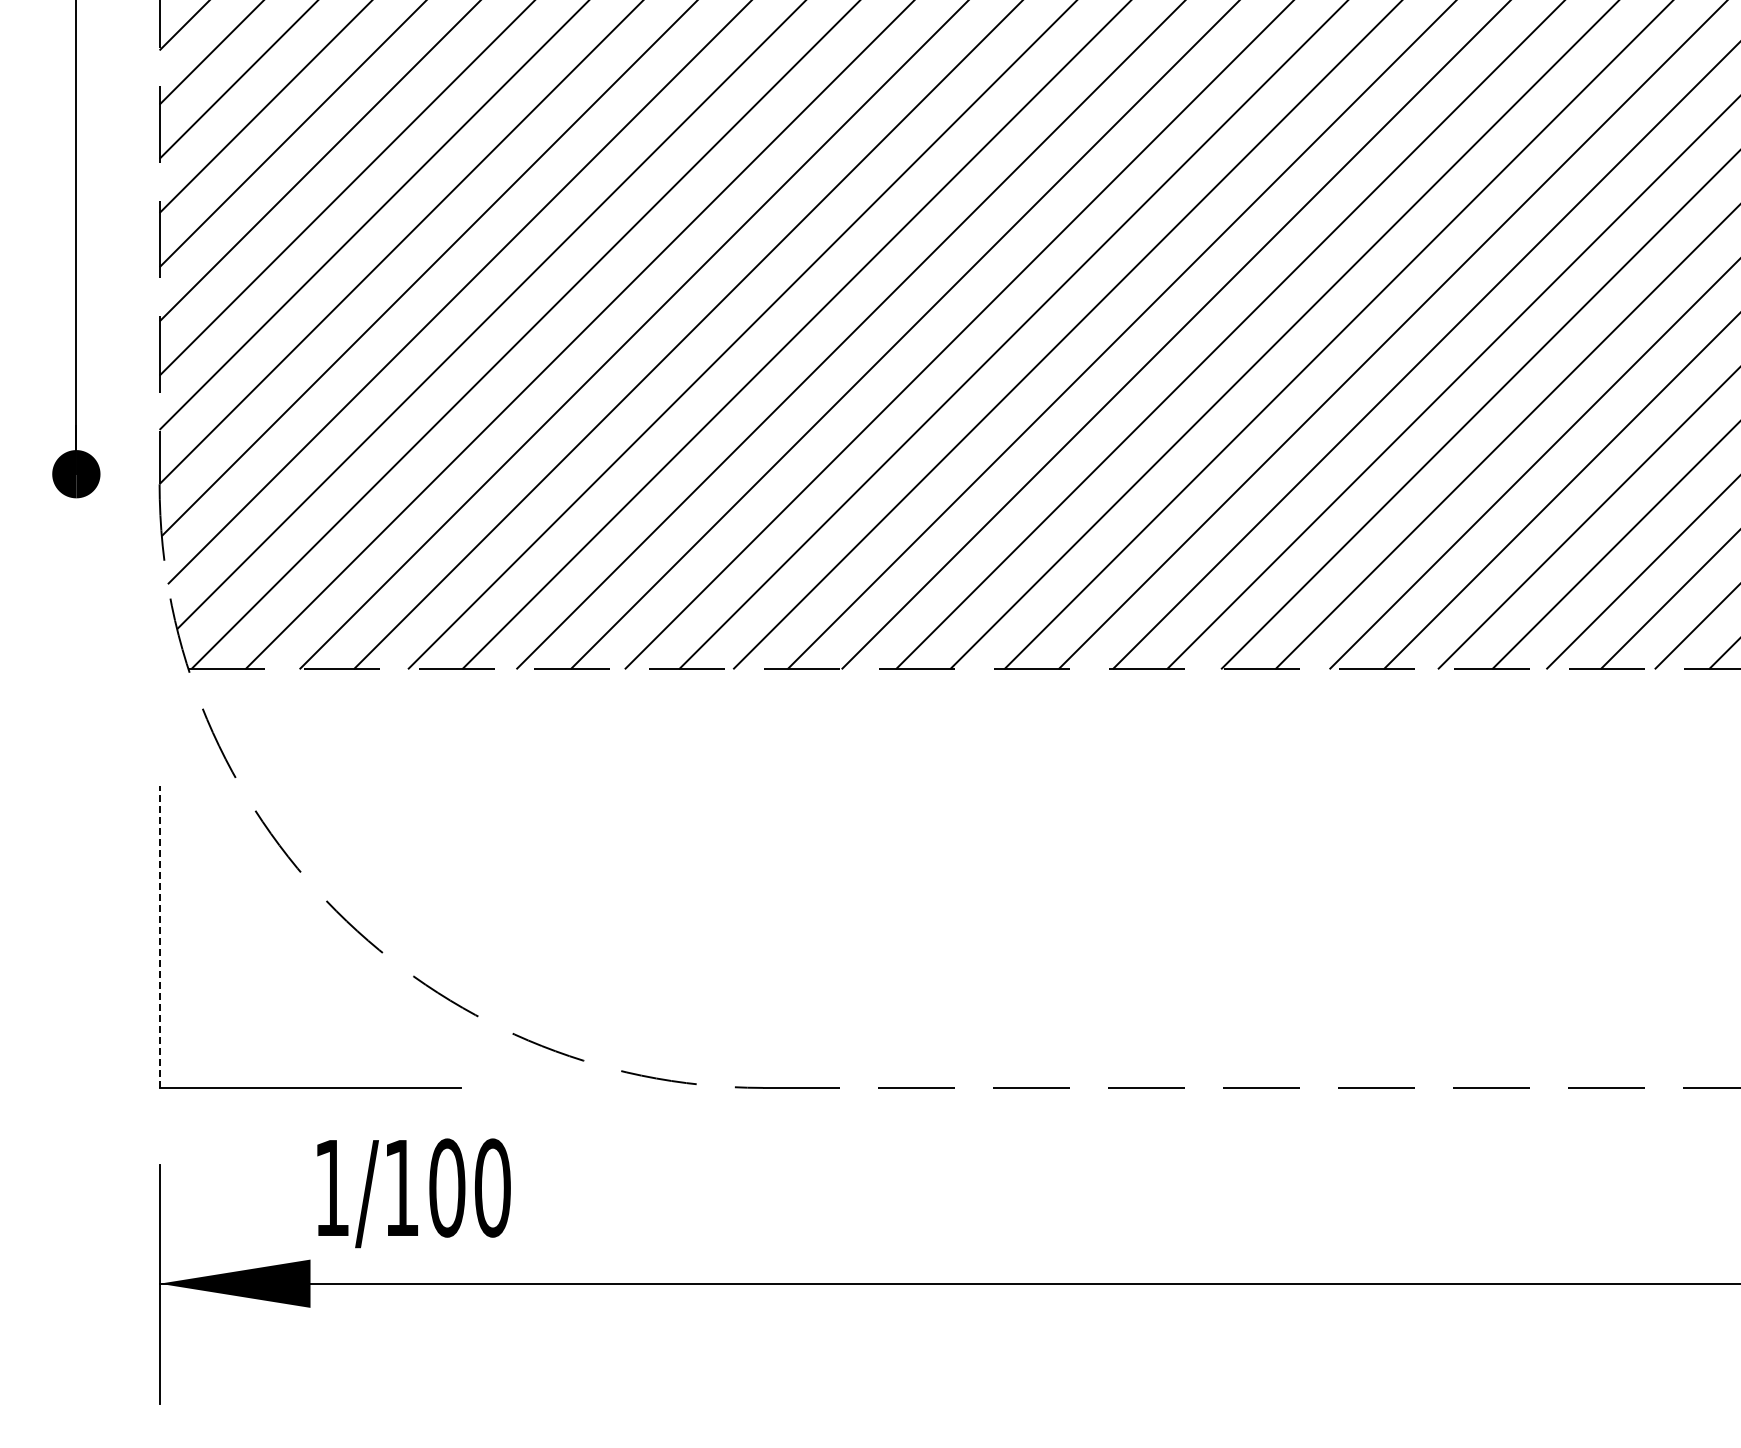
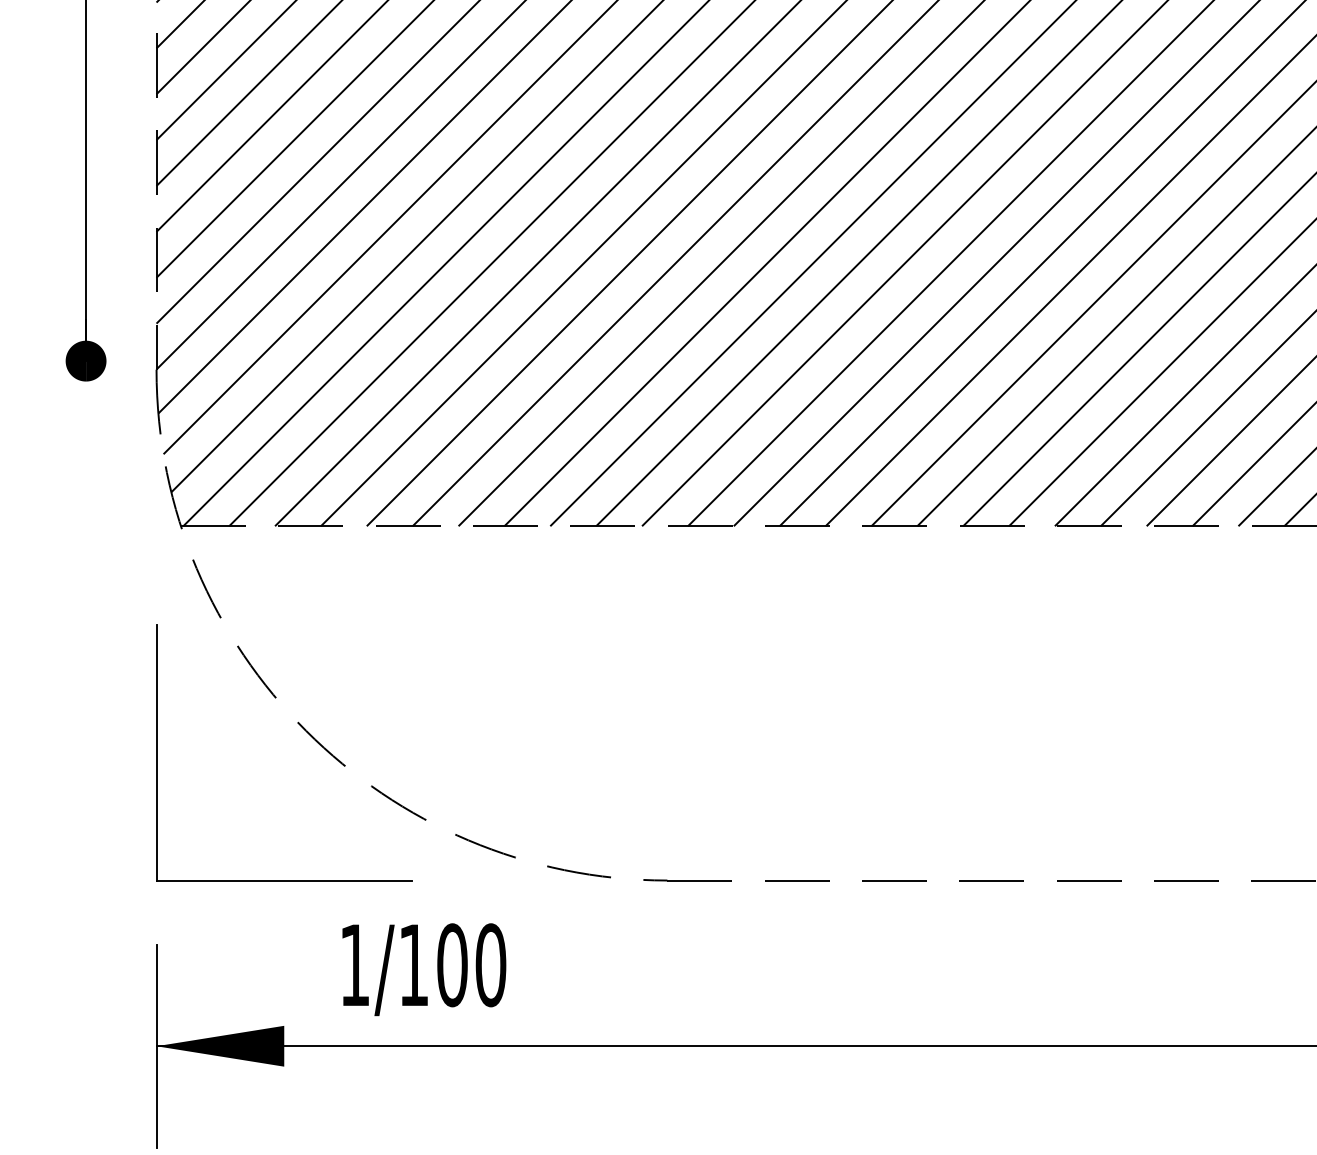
line: (159, 937) -> (156, 753), dashed -> solid
text: (413, 1193) -> (423, 969), moved

